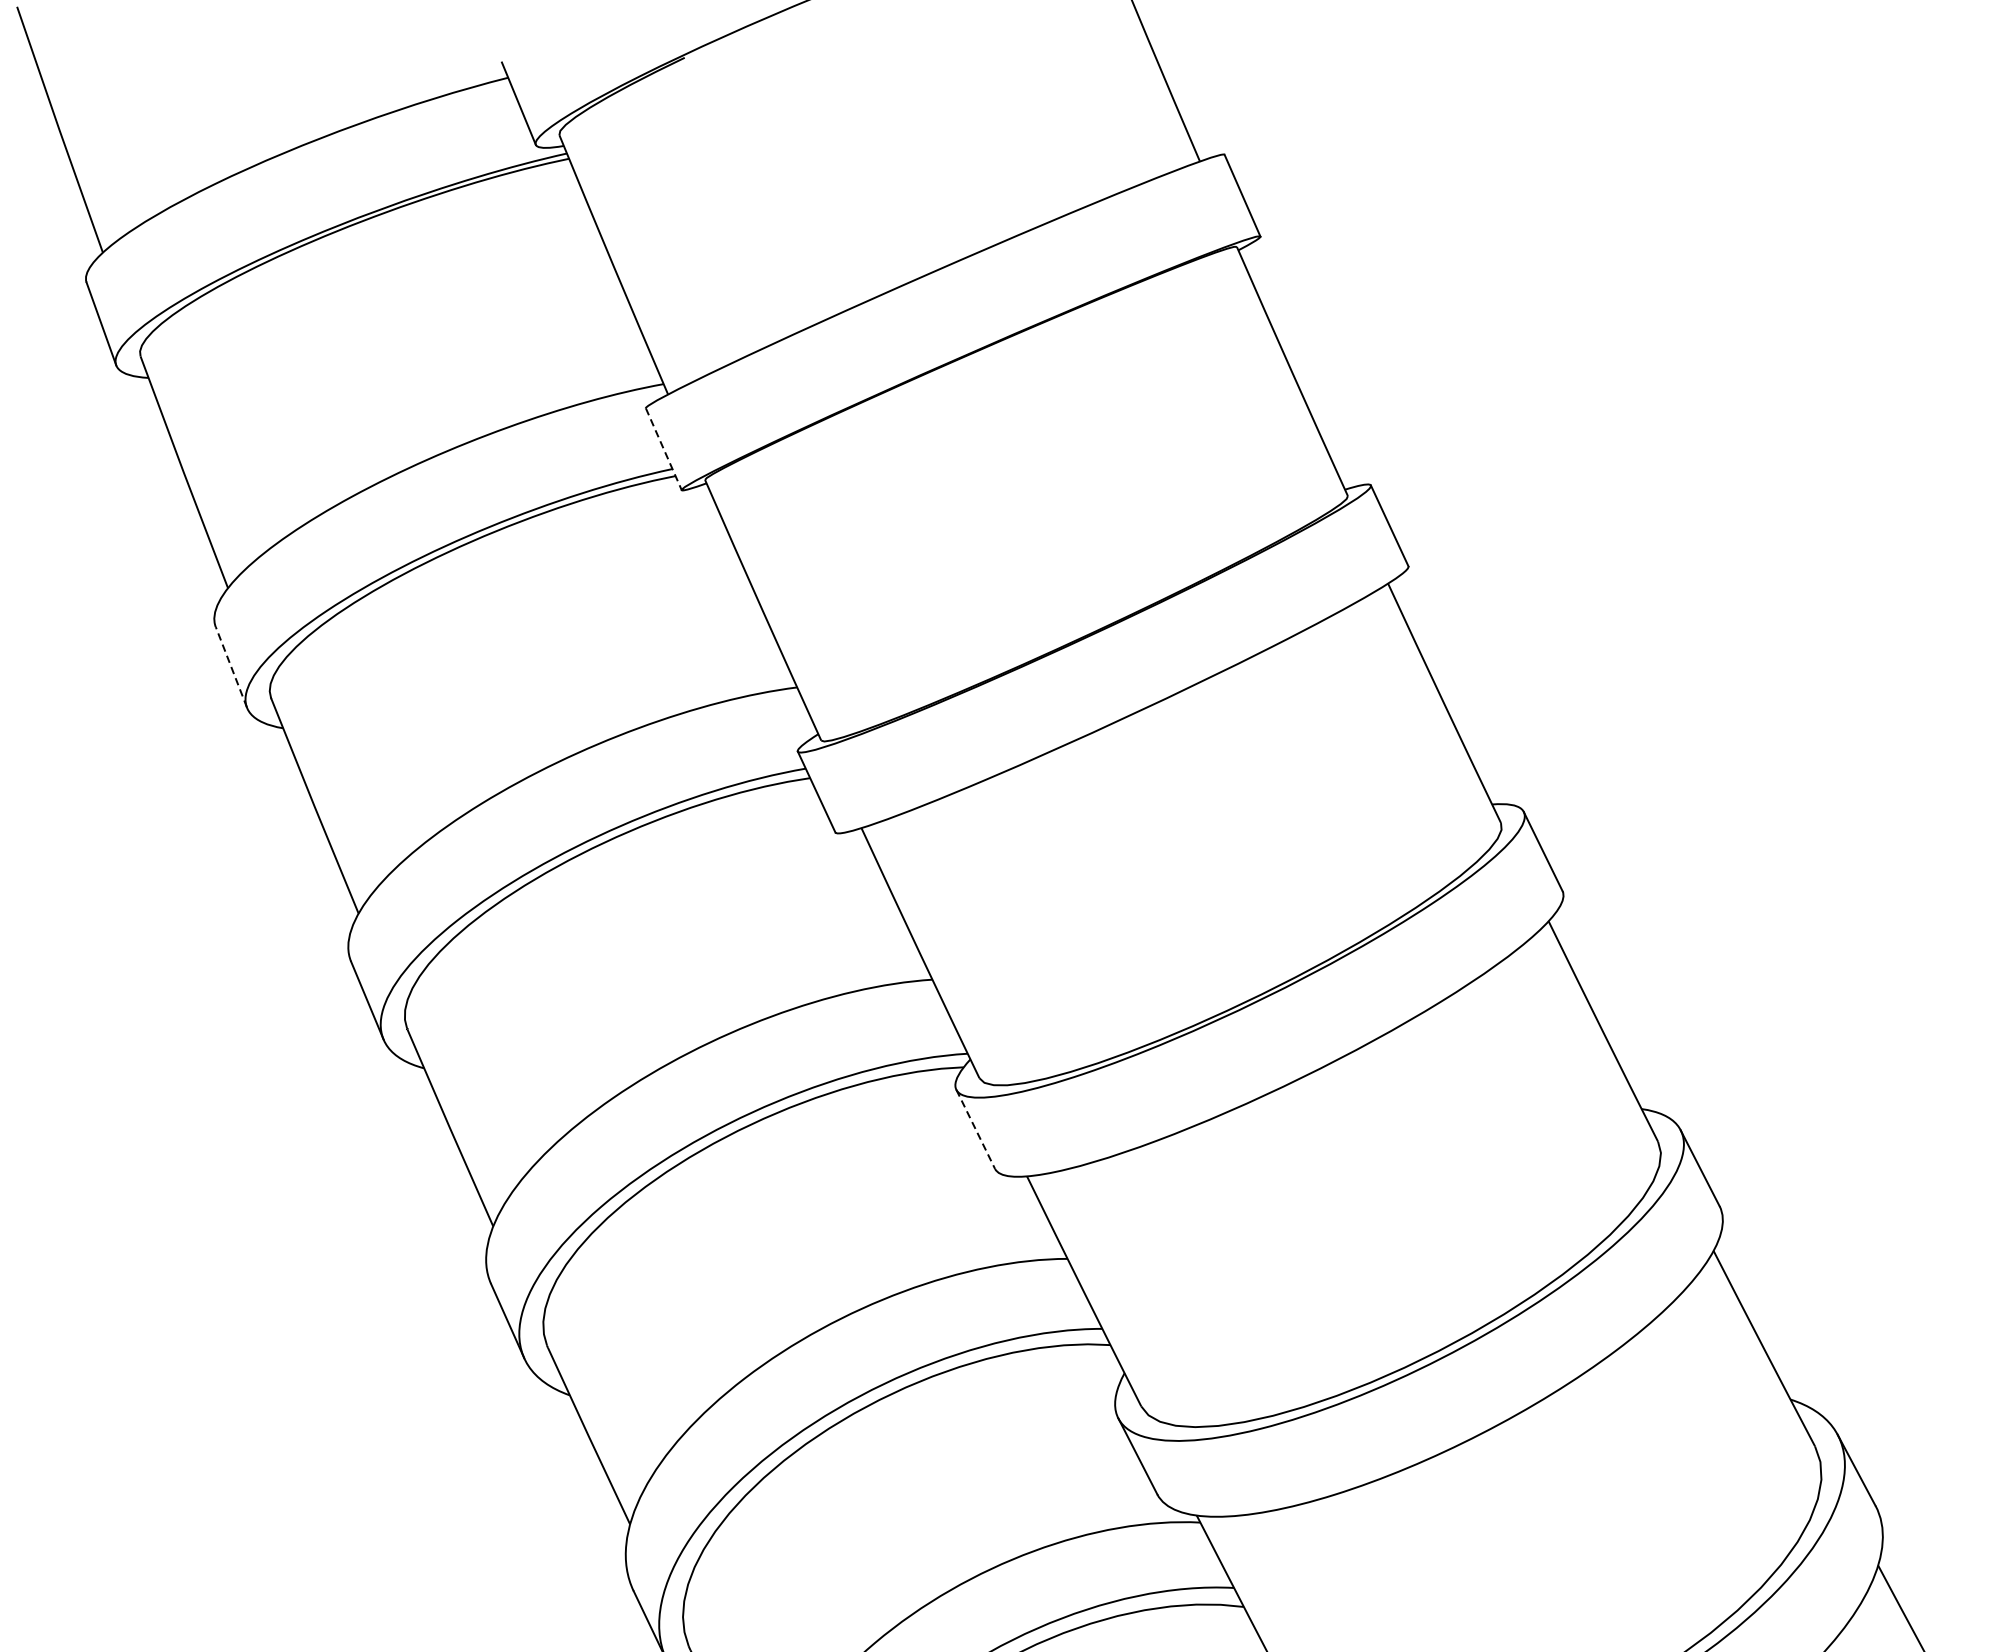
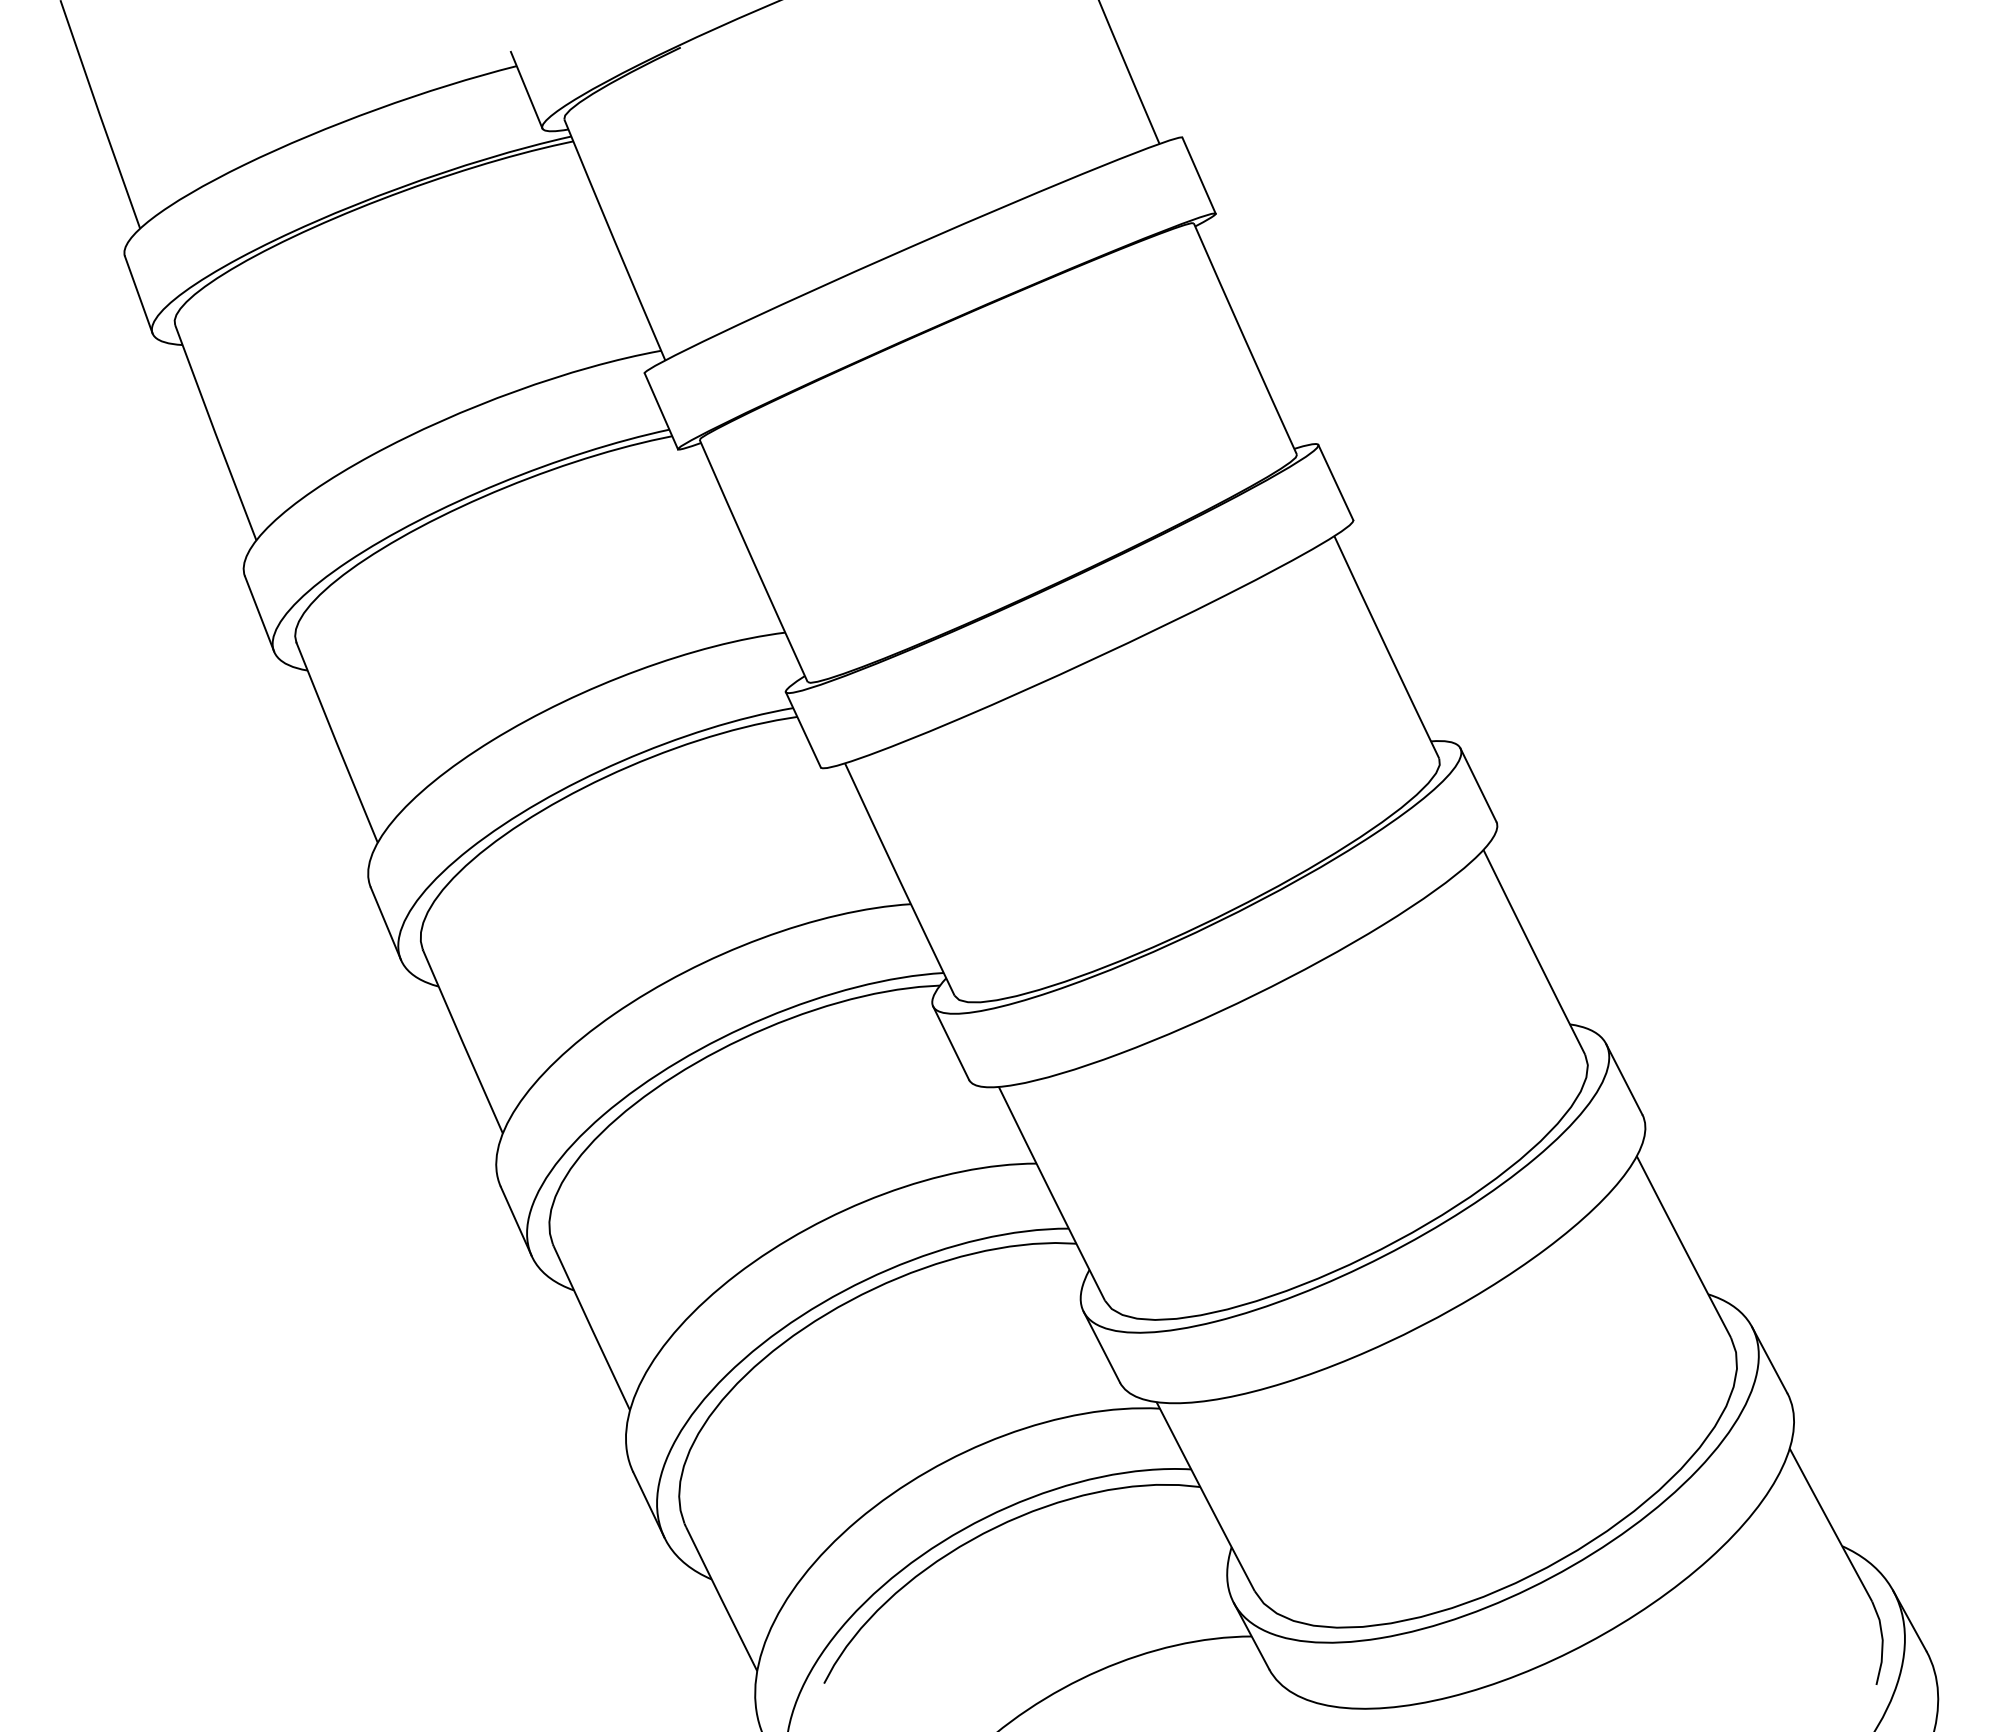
line: (663, 449) -> (661, 411), dashed -> solid
line: (231, 666) -> (259, 613), dashed -> solid
line: (976, 1129) -> (951, 1043), dashed -> solid

